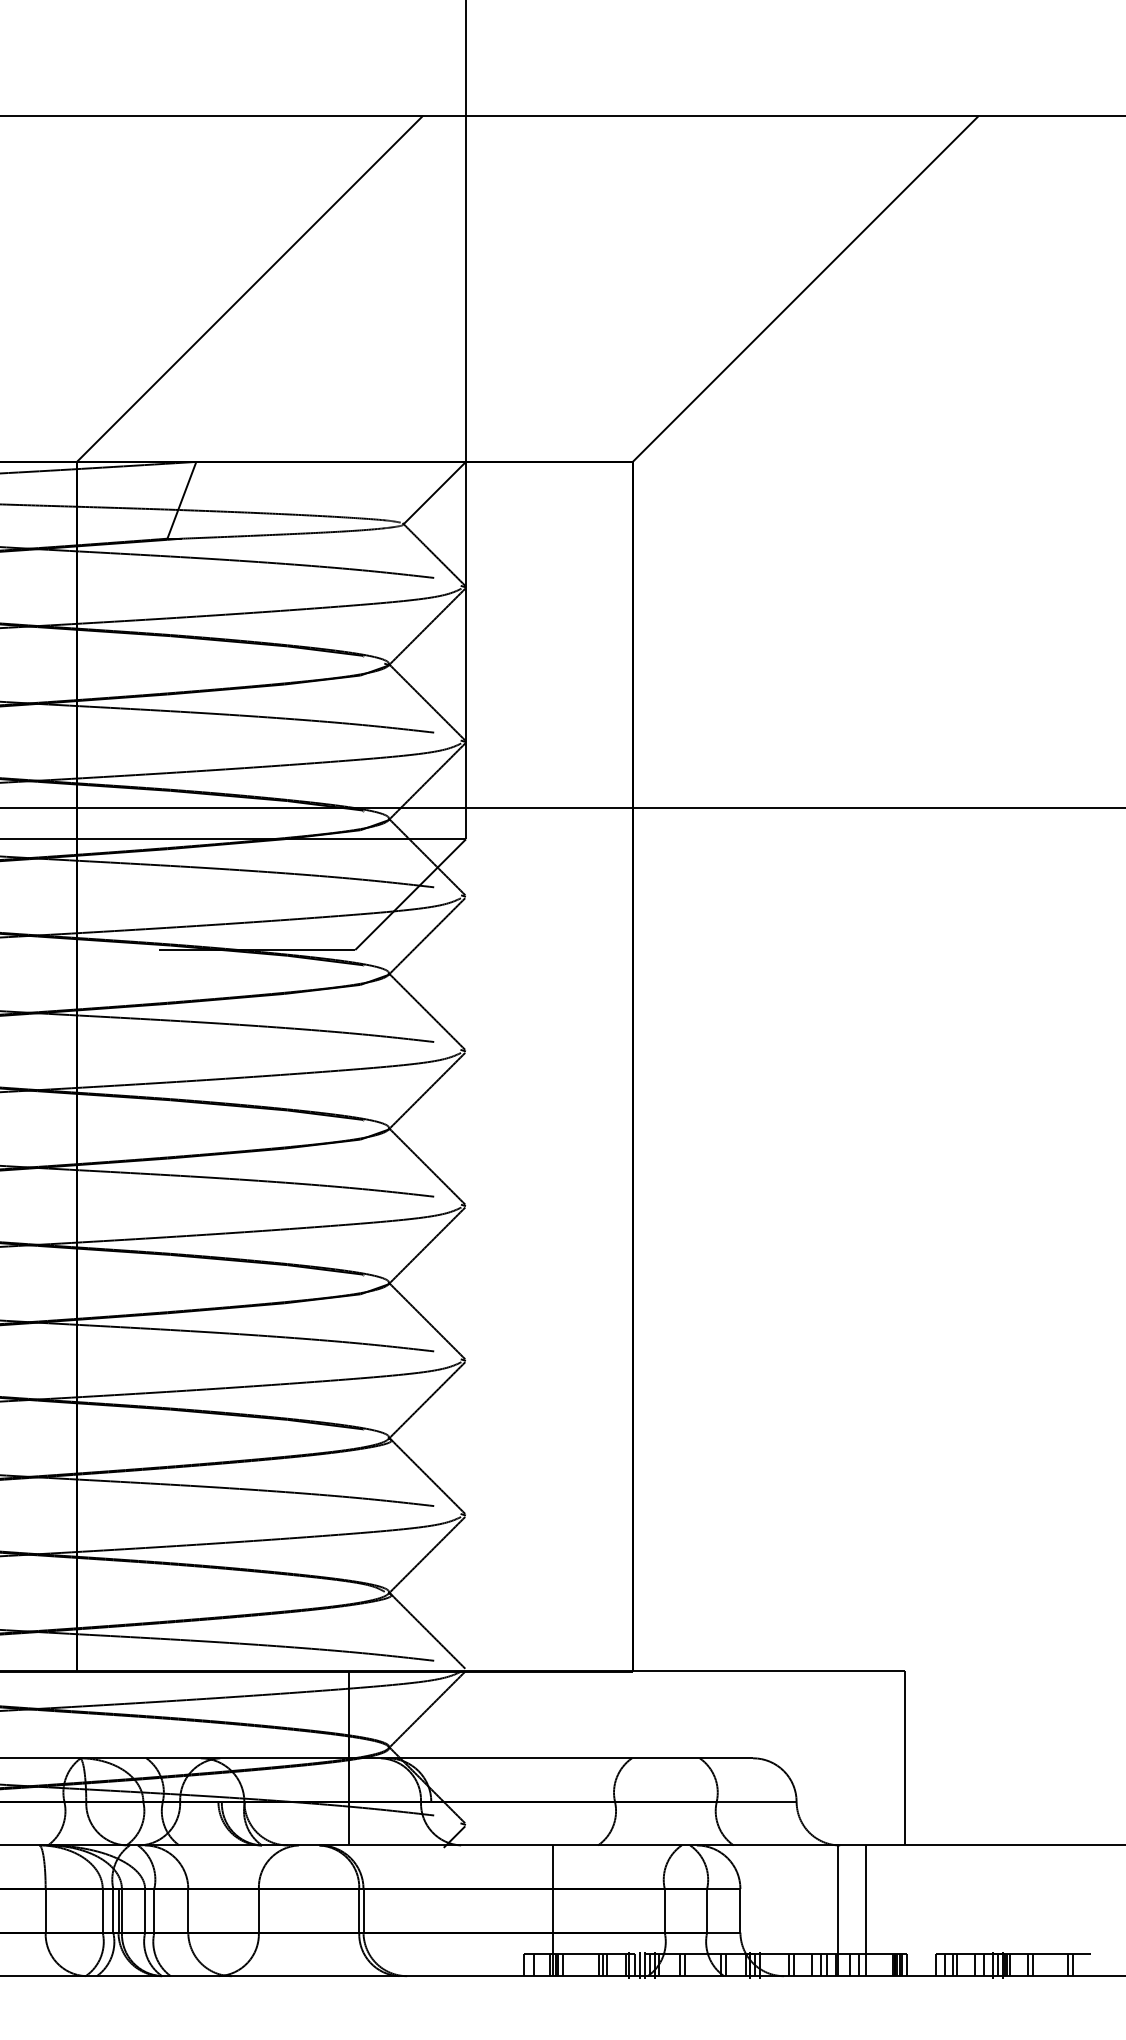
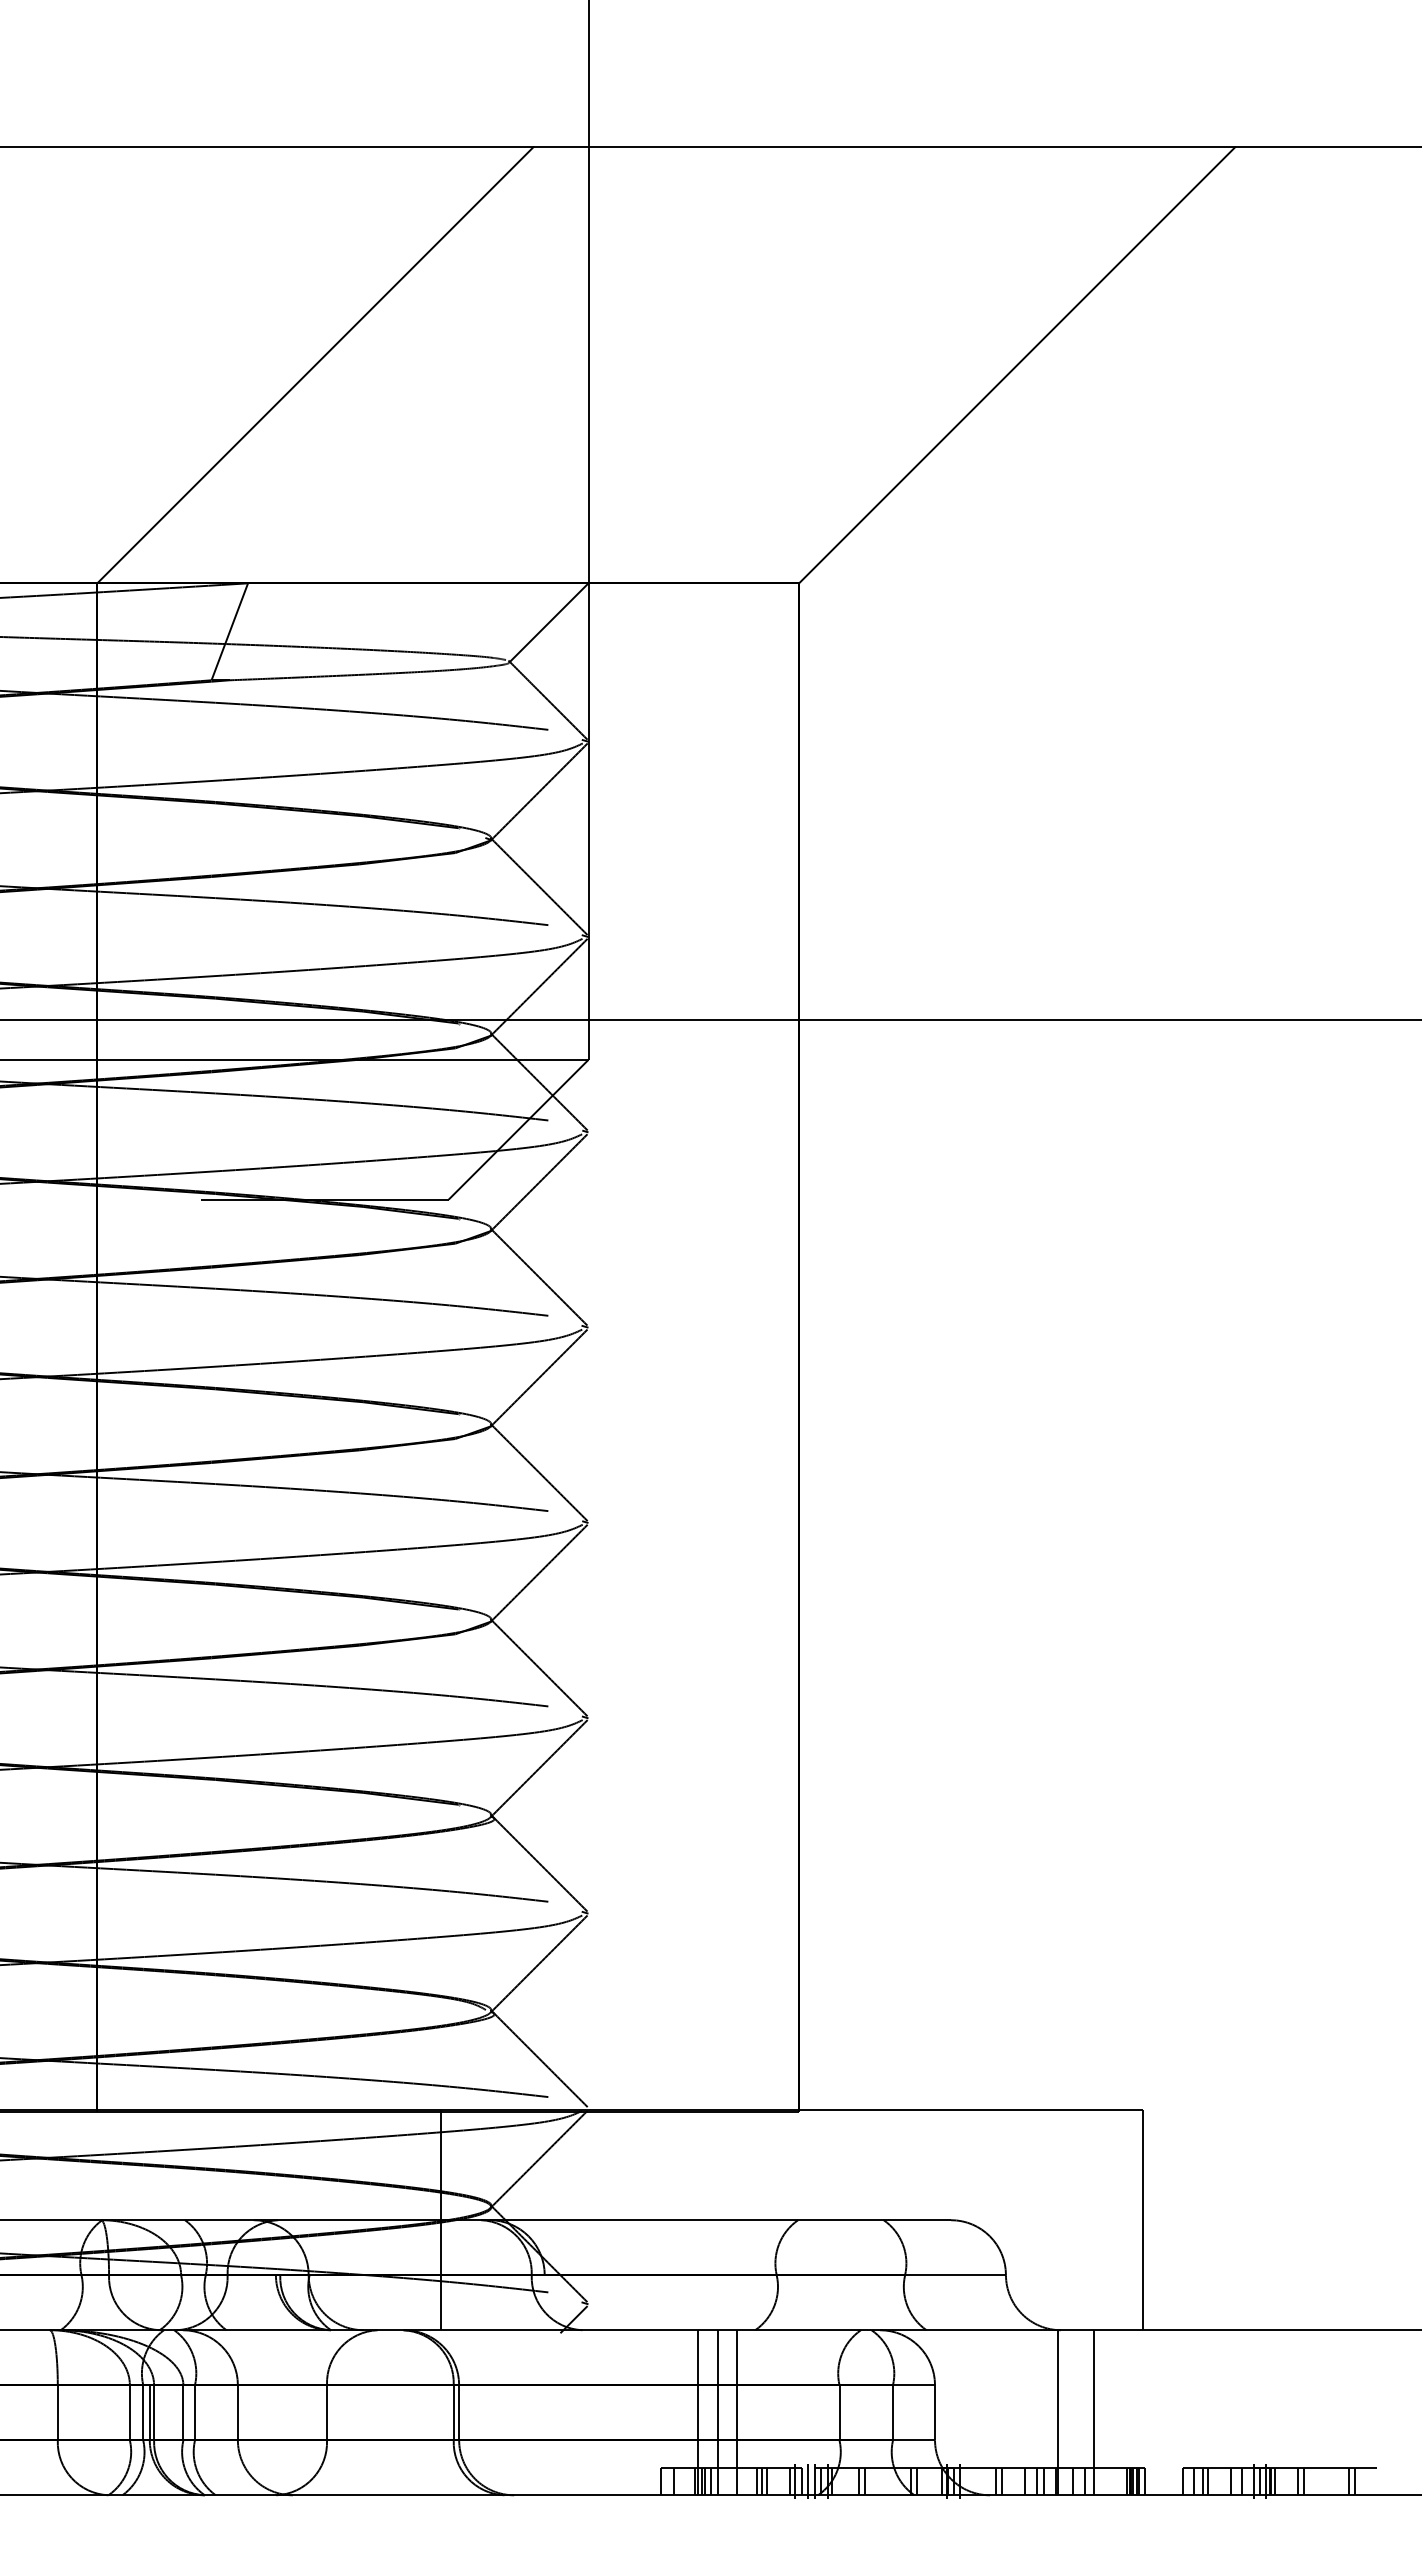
line: (568, 1910) -> (718, 2412), added
line: (583, 1910) -> (737, 2412), added

